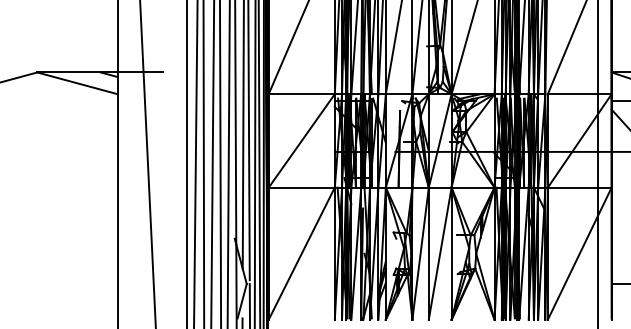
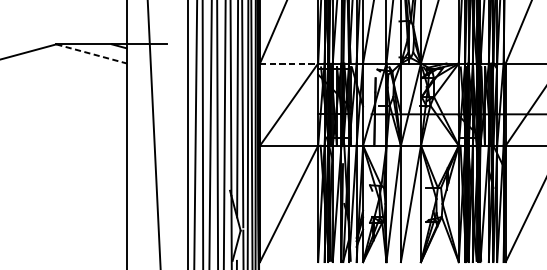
line: (77, 83) -> (91, 54), solid -> dashed
line: (302, 94) -> (289, 63), solid -> dashed

